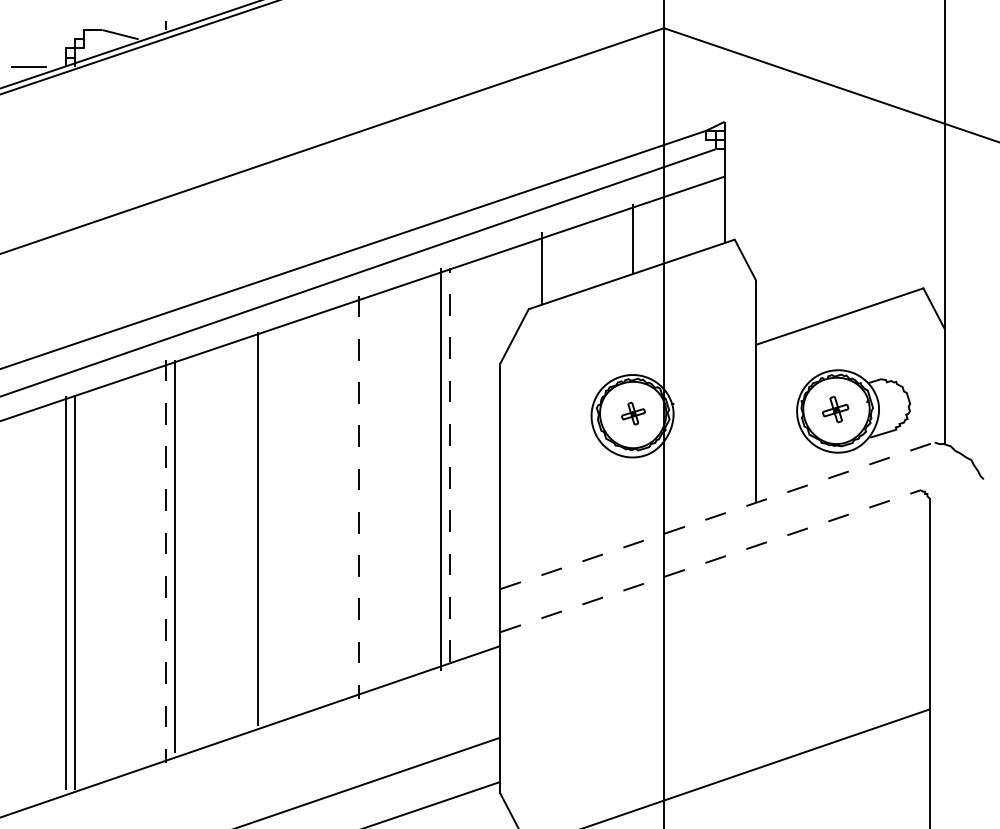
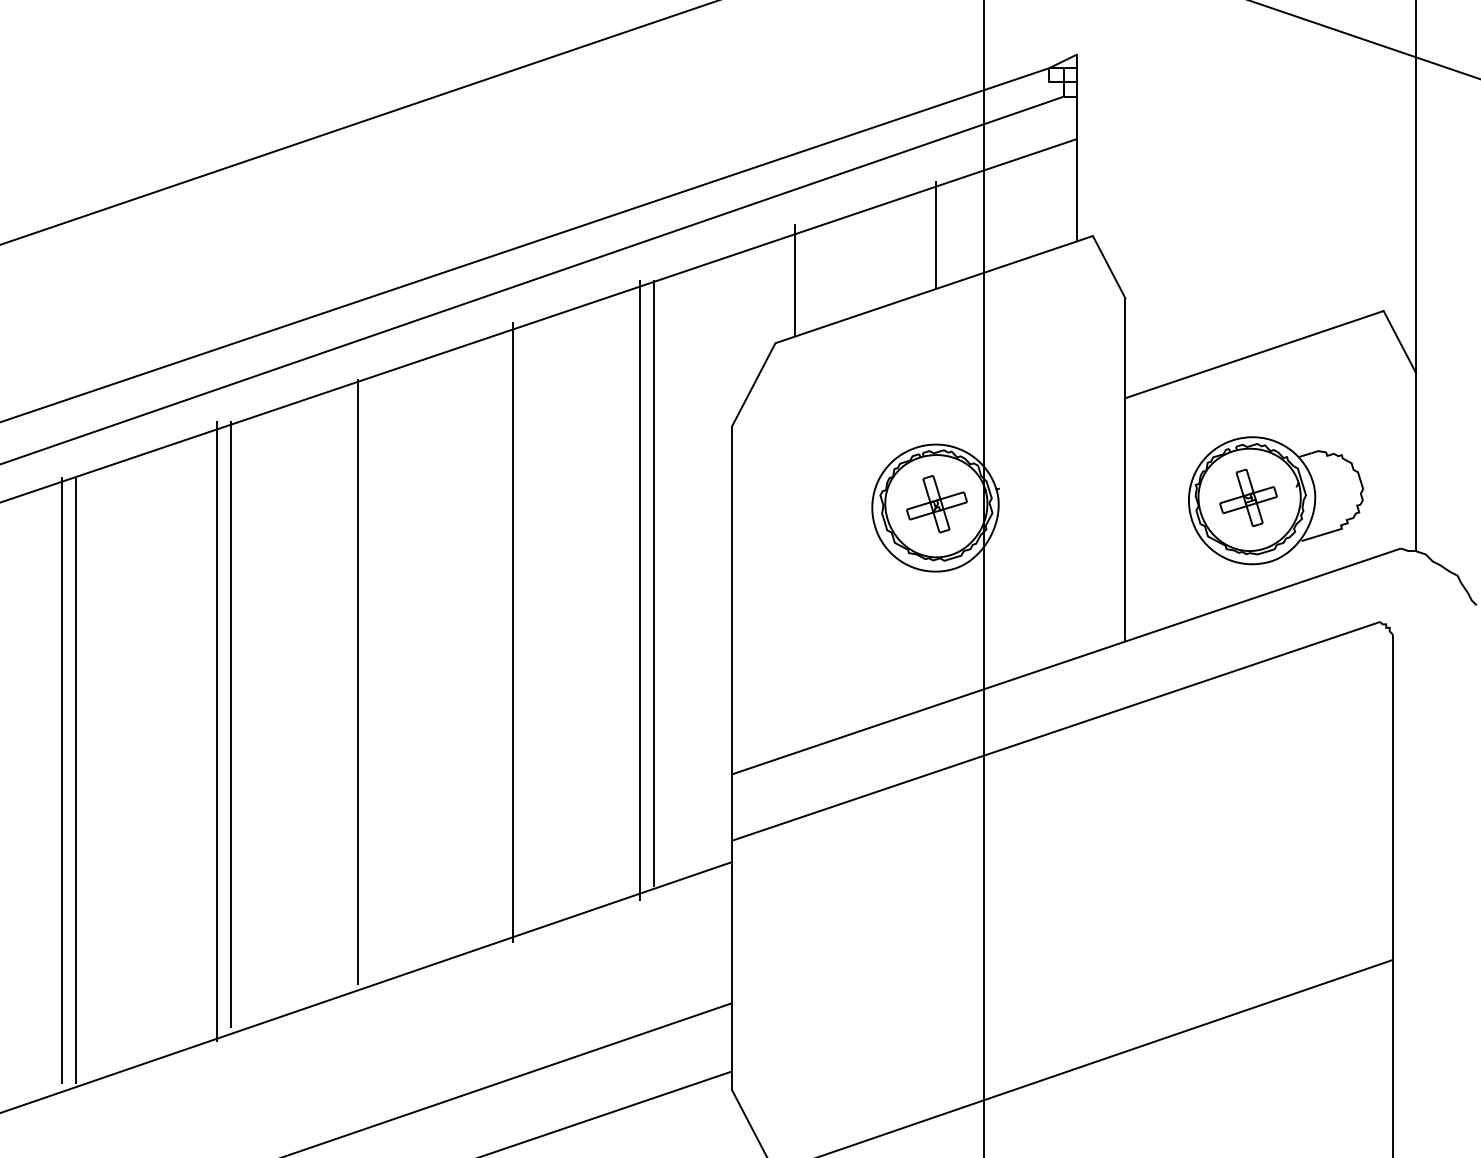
part: (835, 409) -> (1248, 497), size x1.43
part: (633, 413) -> (936, 503), size x1.67
line: (450, 465) -> (654, 583), dashed -> solid
line: (358, 497) -> (513, 633), dashed -> solid
line: (718, 515) -> (1067, 661), dashed -> solid
line: (711, 560) -> (1057, 730), dashed -> solid
line: (166, 561) -> (217, 731), dashed -> solid

